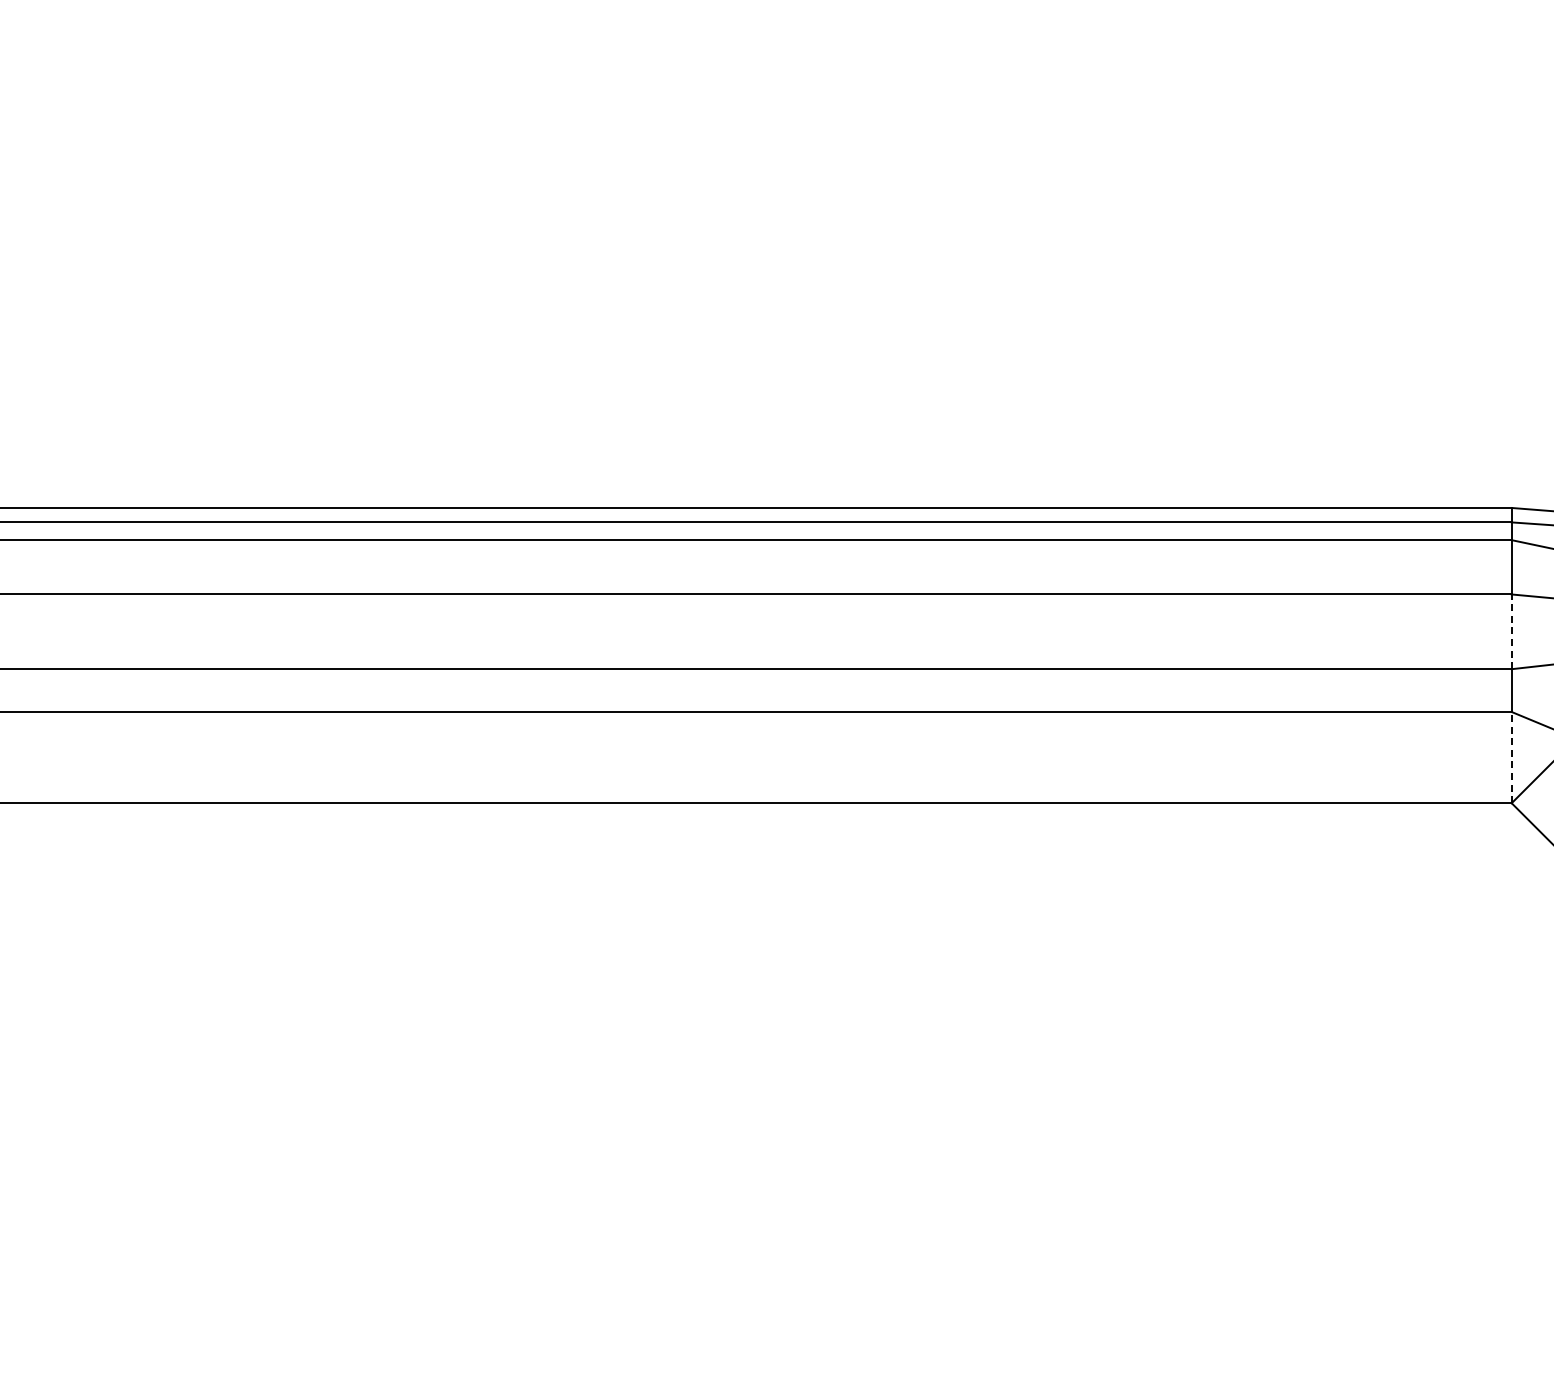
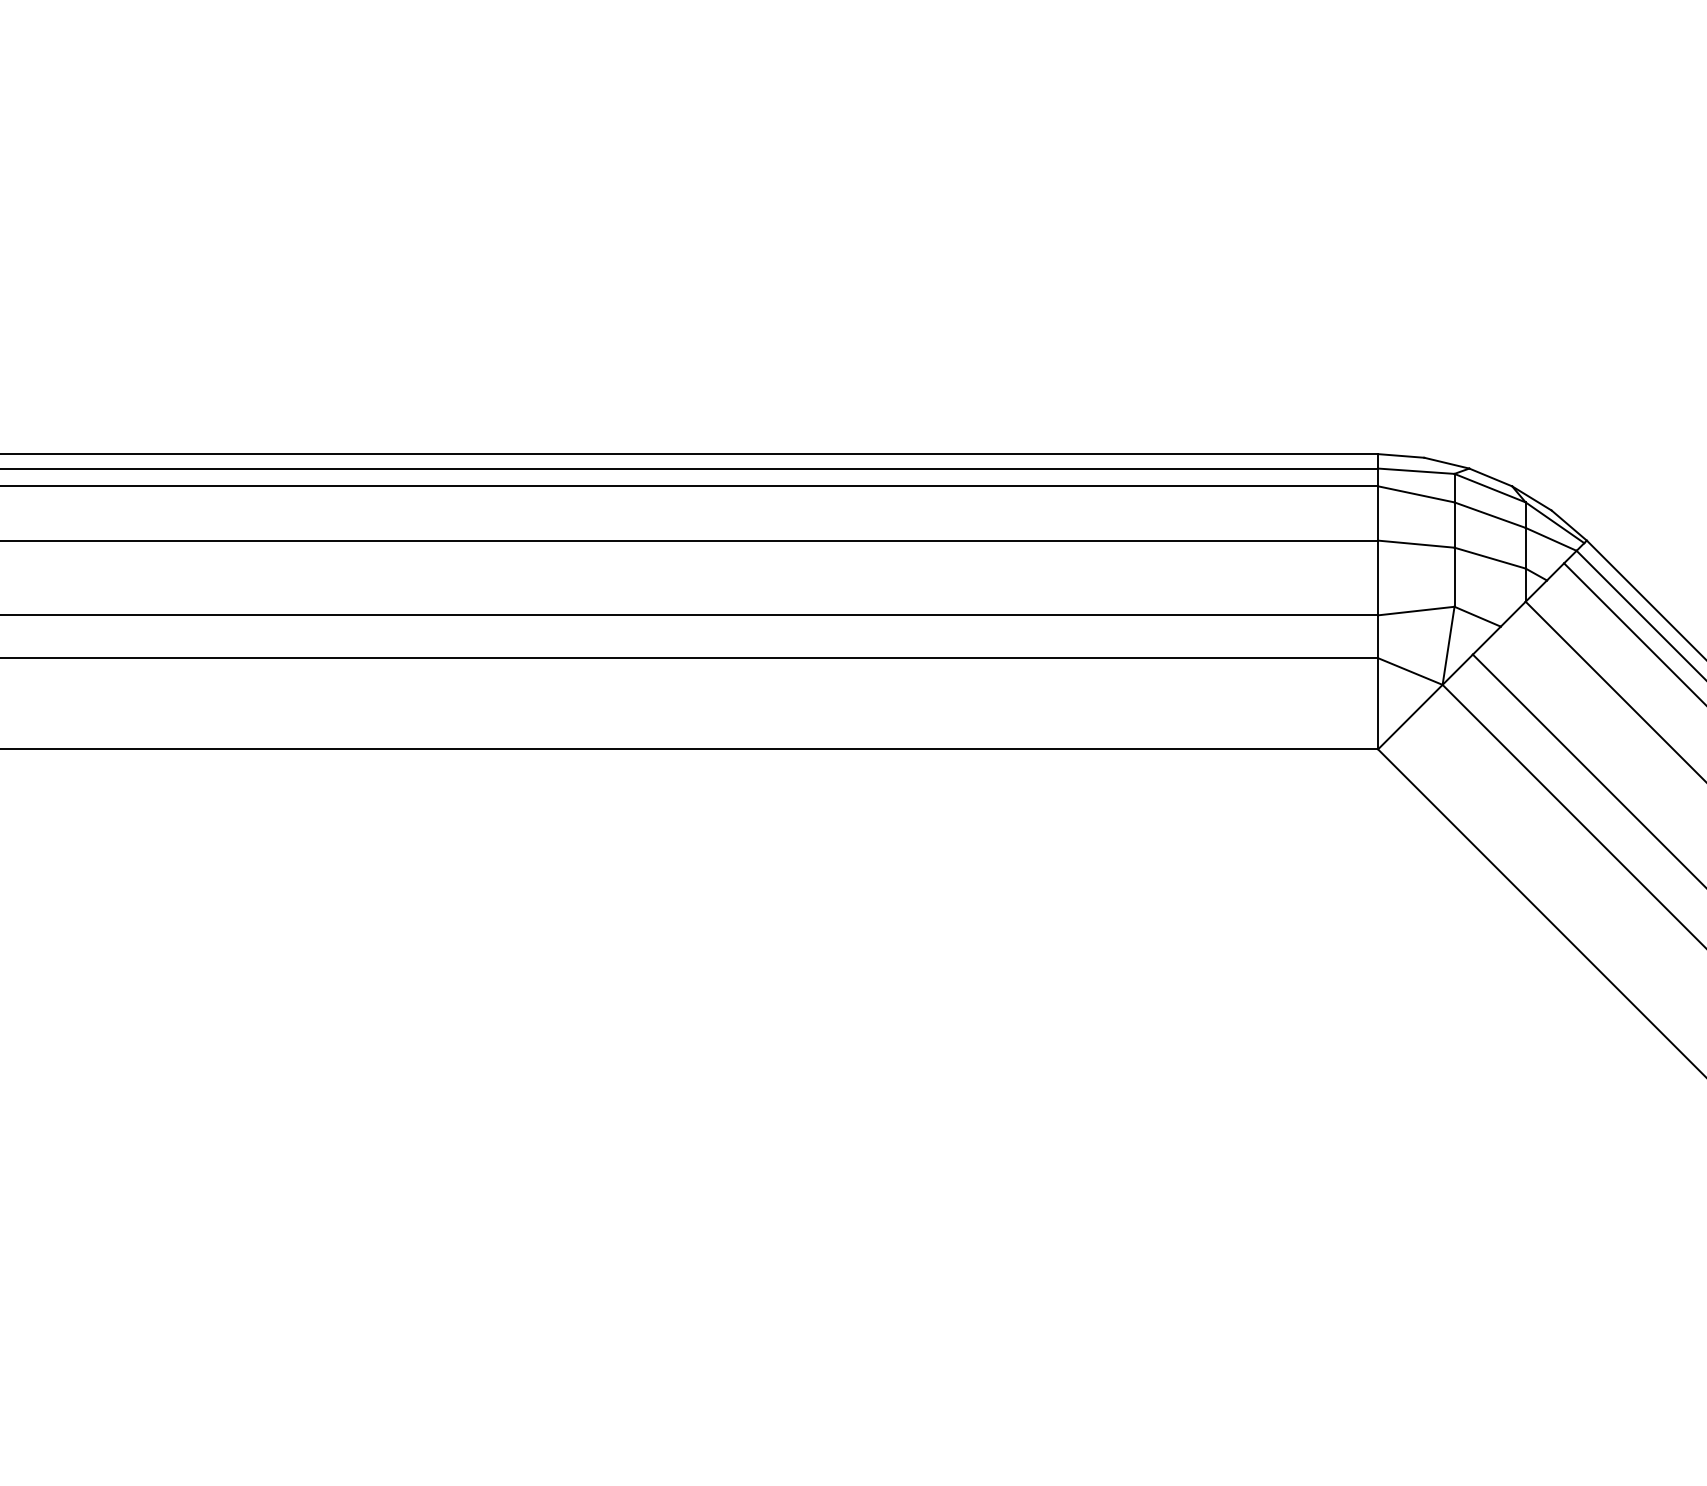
line: (1512, 631) -> (1378, 577), dashed -> solid
line: (1512, 757) -> (1378, 703), dashed -> solid

